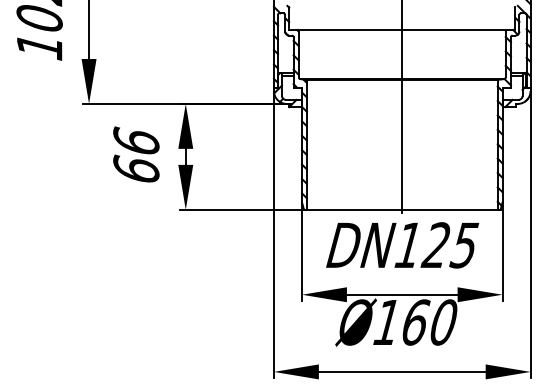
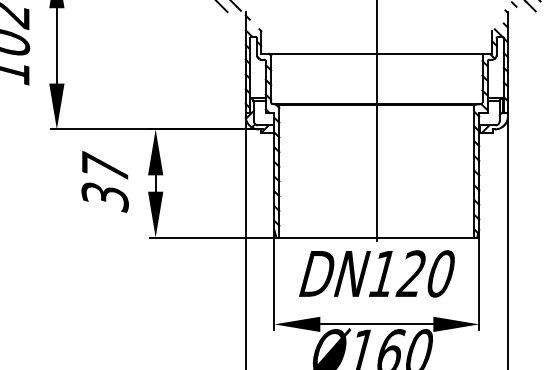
text: (136, 155) -> (105, 182), 66 -> 37
text: (464, 245) -> (440, 274), DN125 -> DN120

